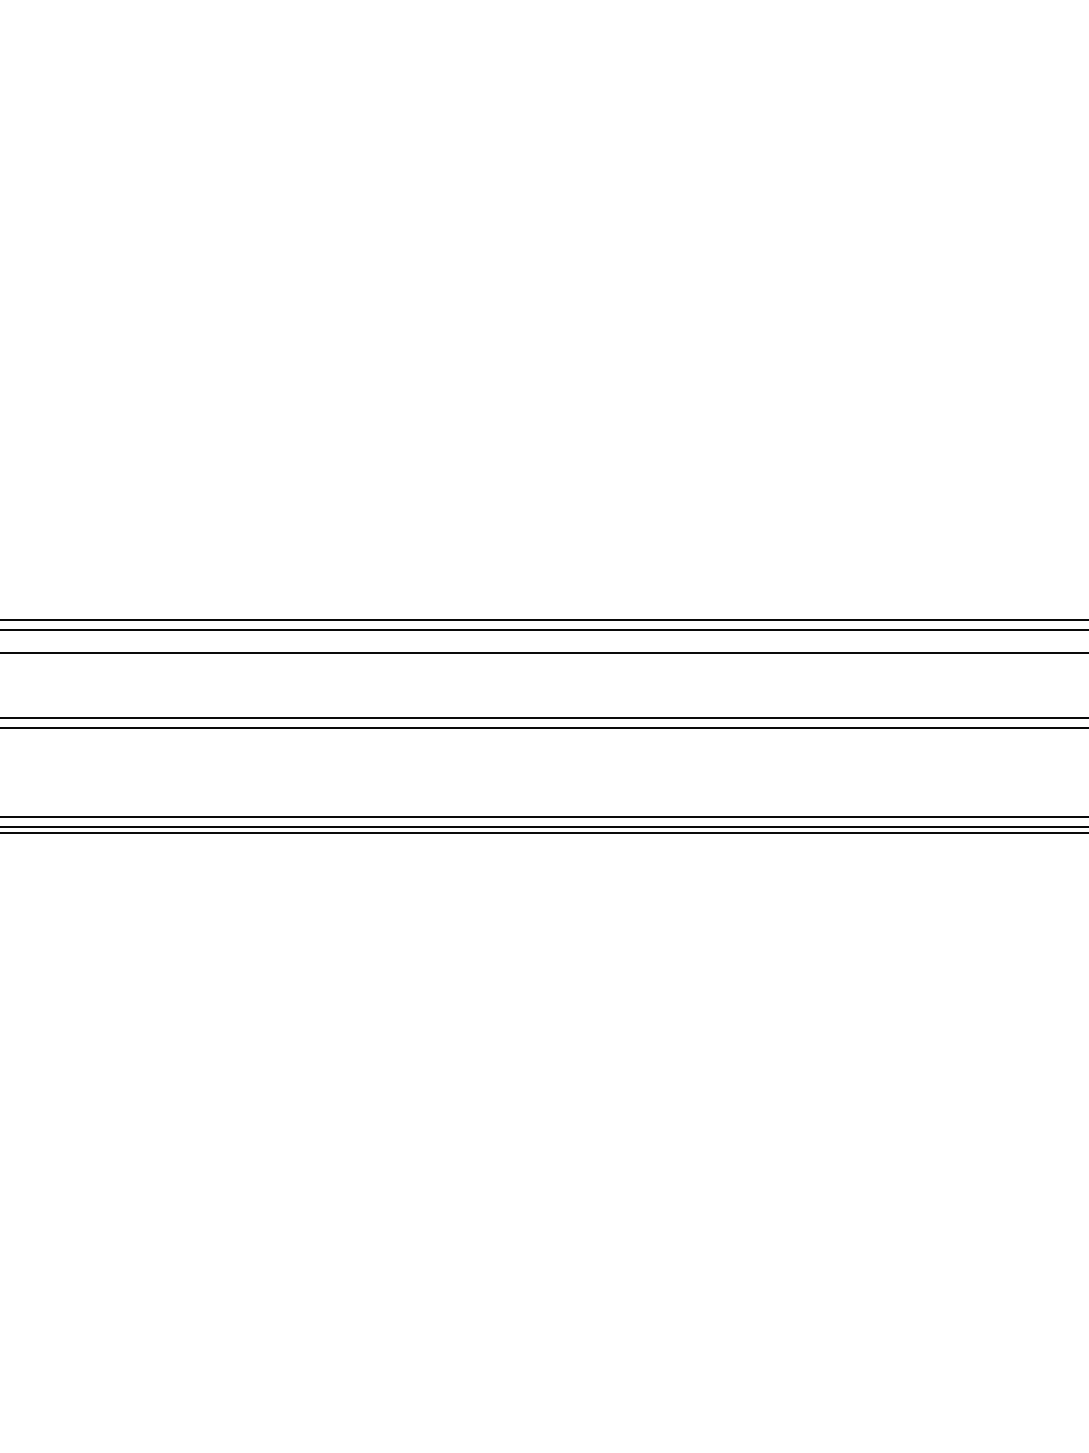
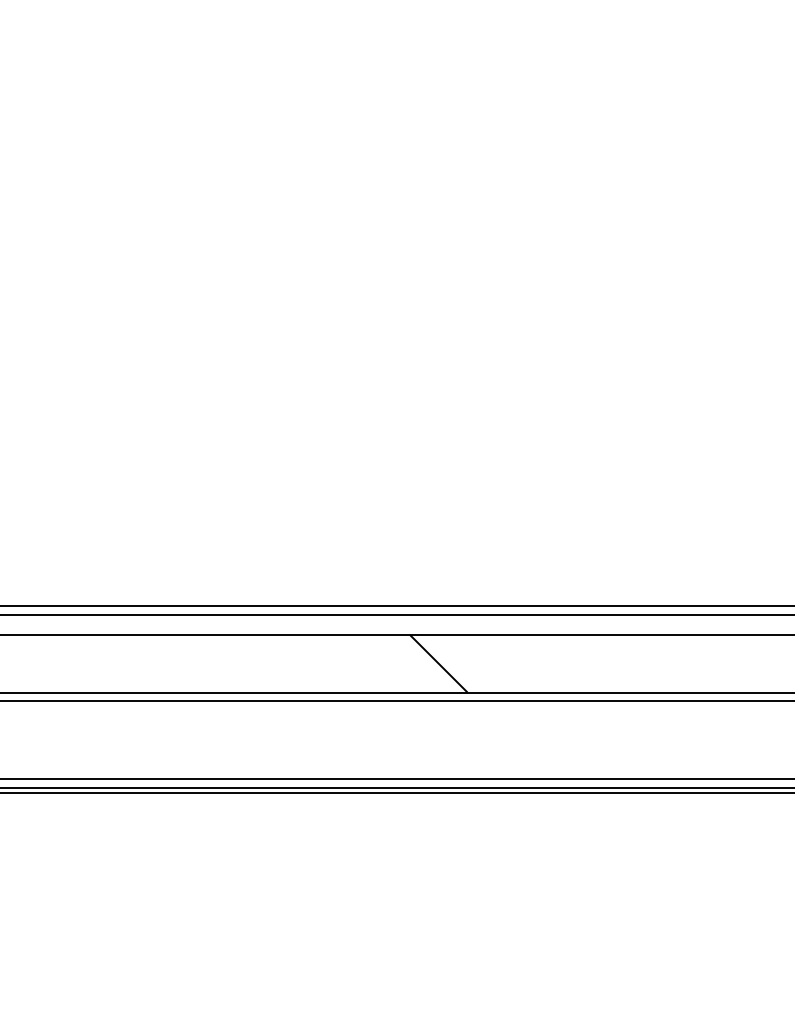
hatch: (763, 685) -> (438, 663), added

